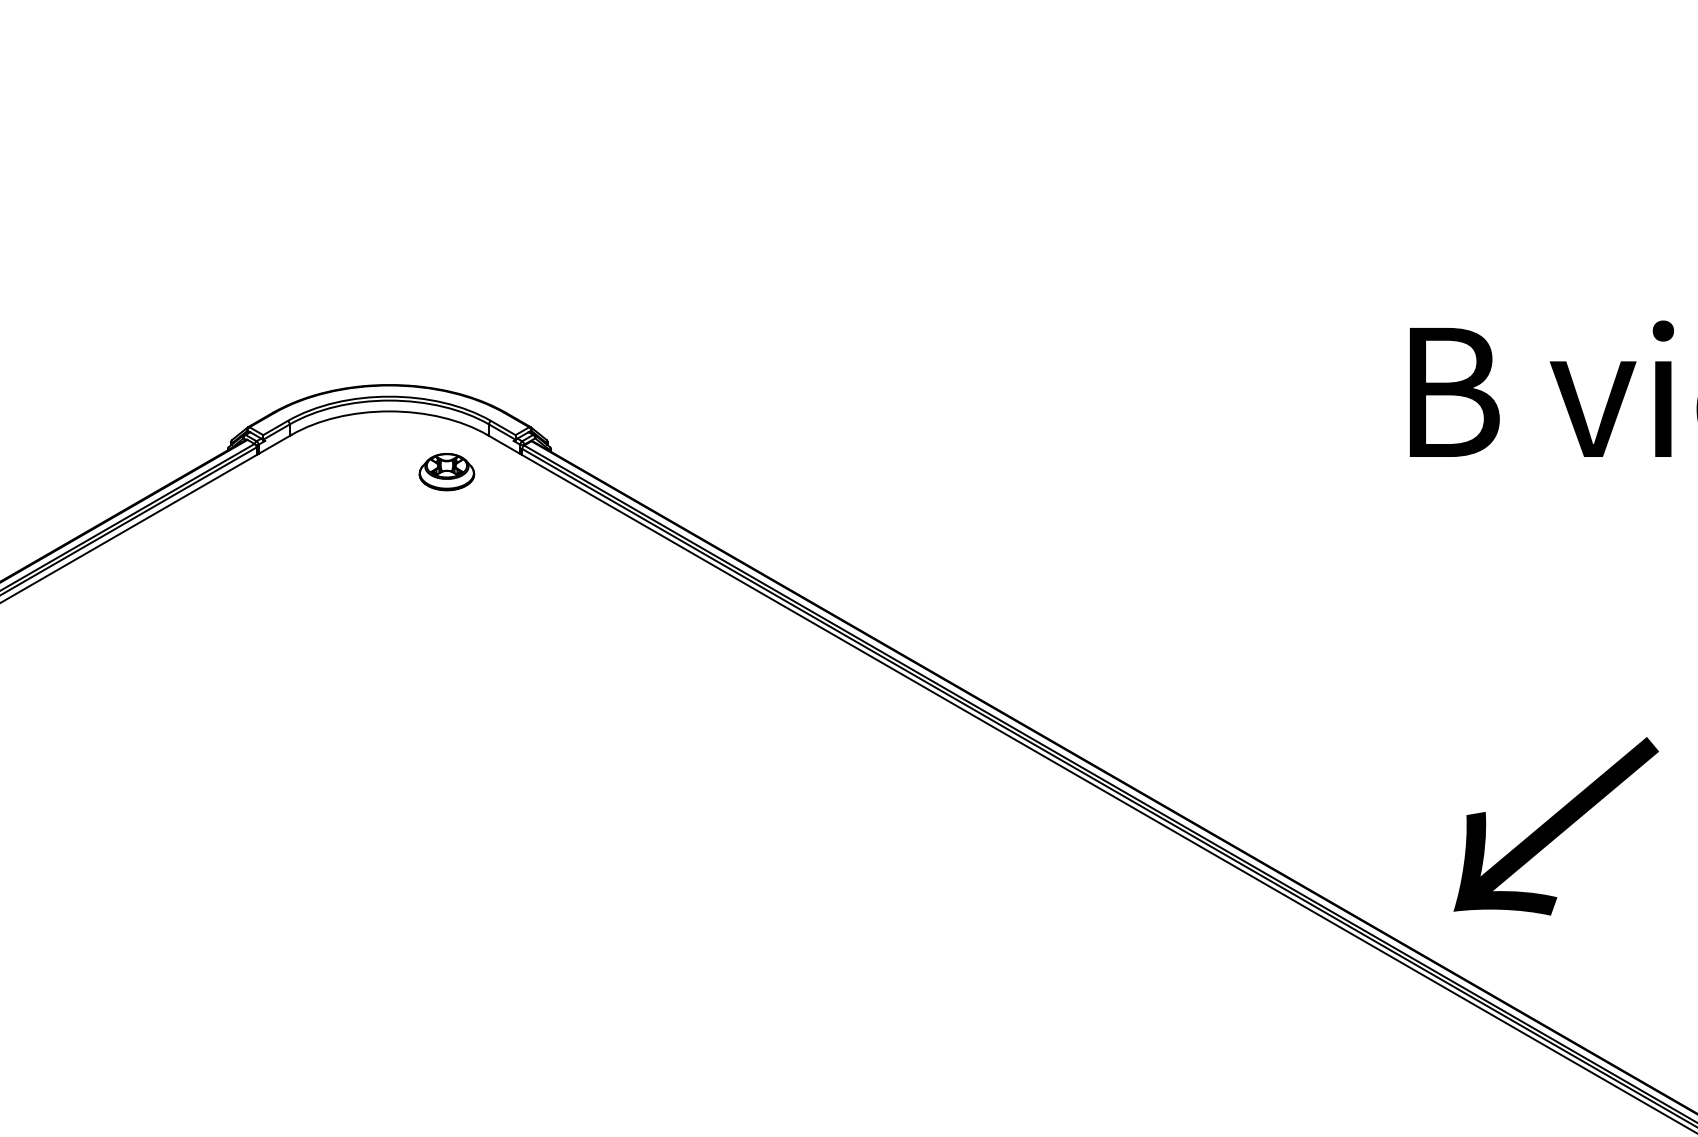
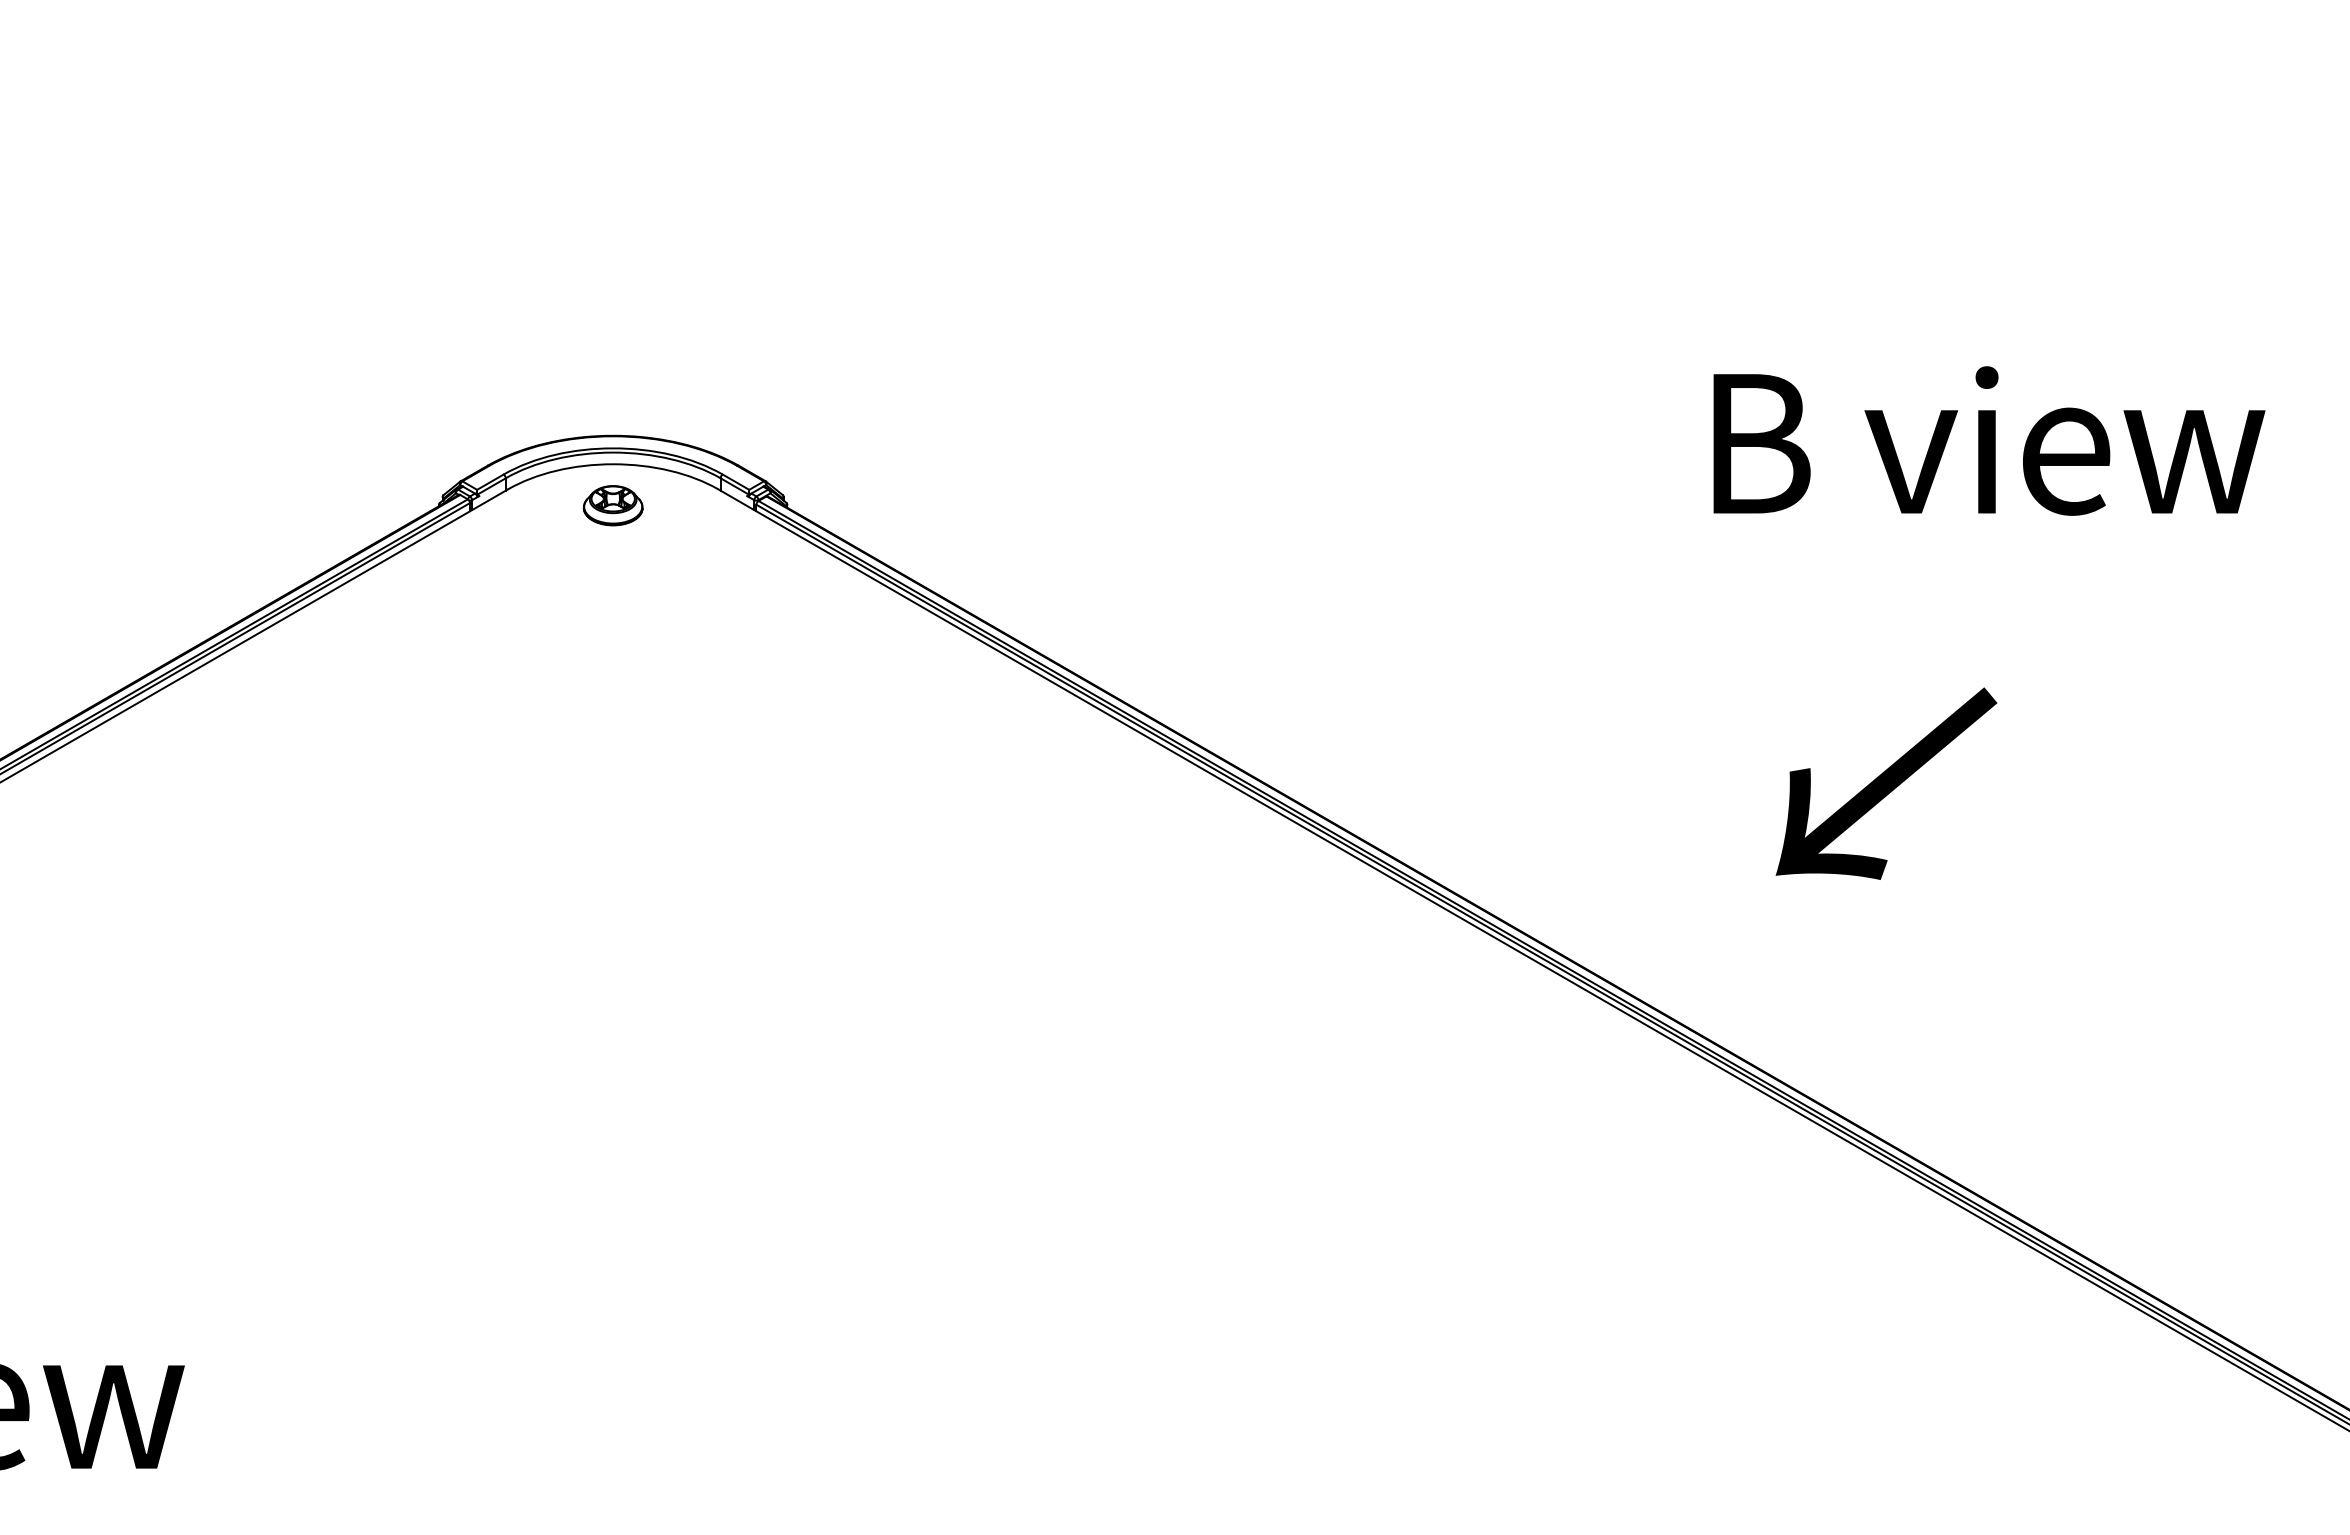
part: (446, 471) -> (612, 505), moved
text: (1556, 826) -> (1886, 783), moved

